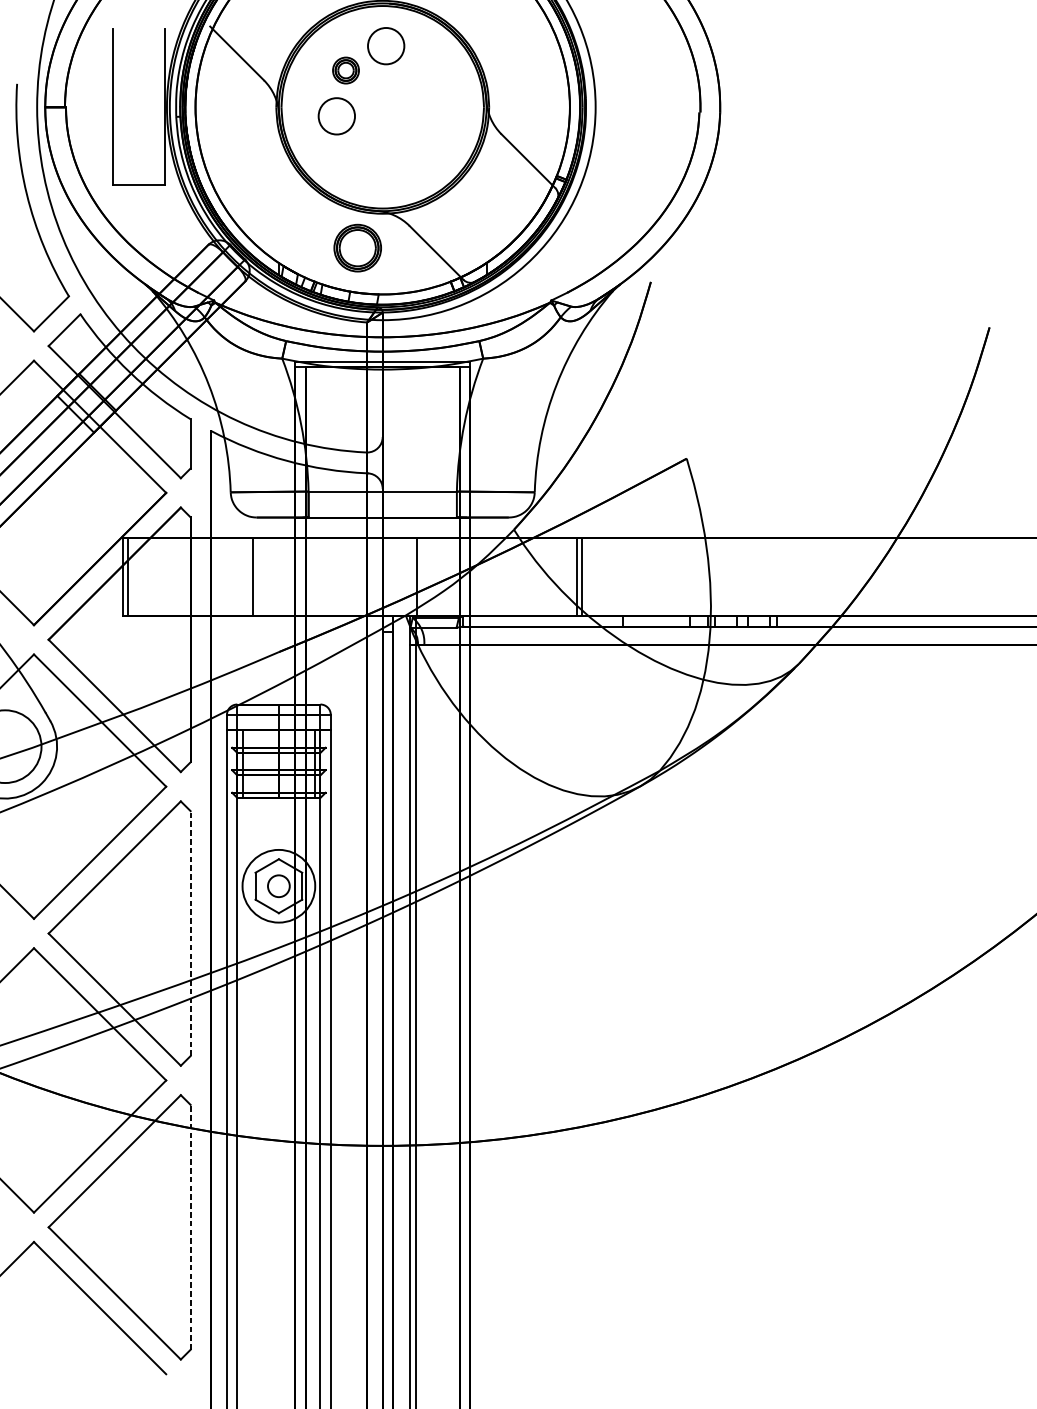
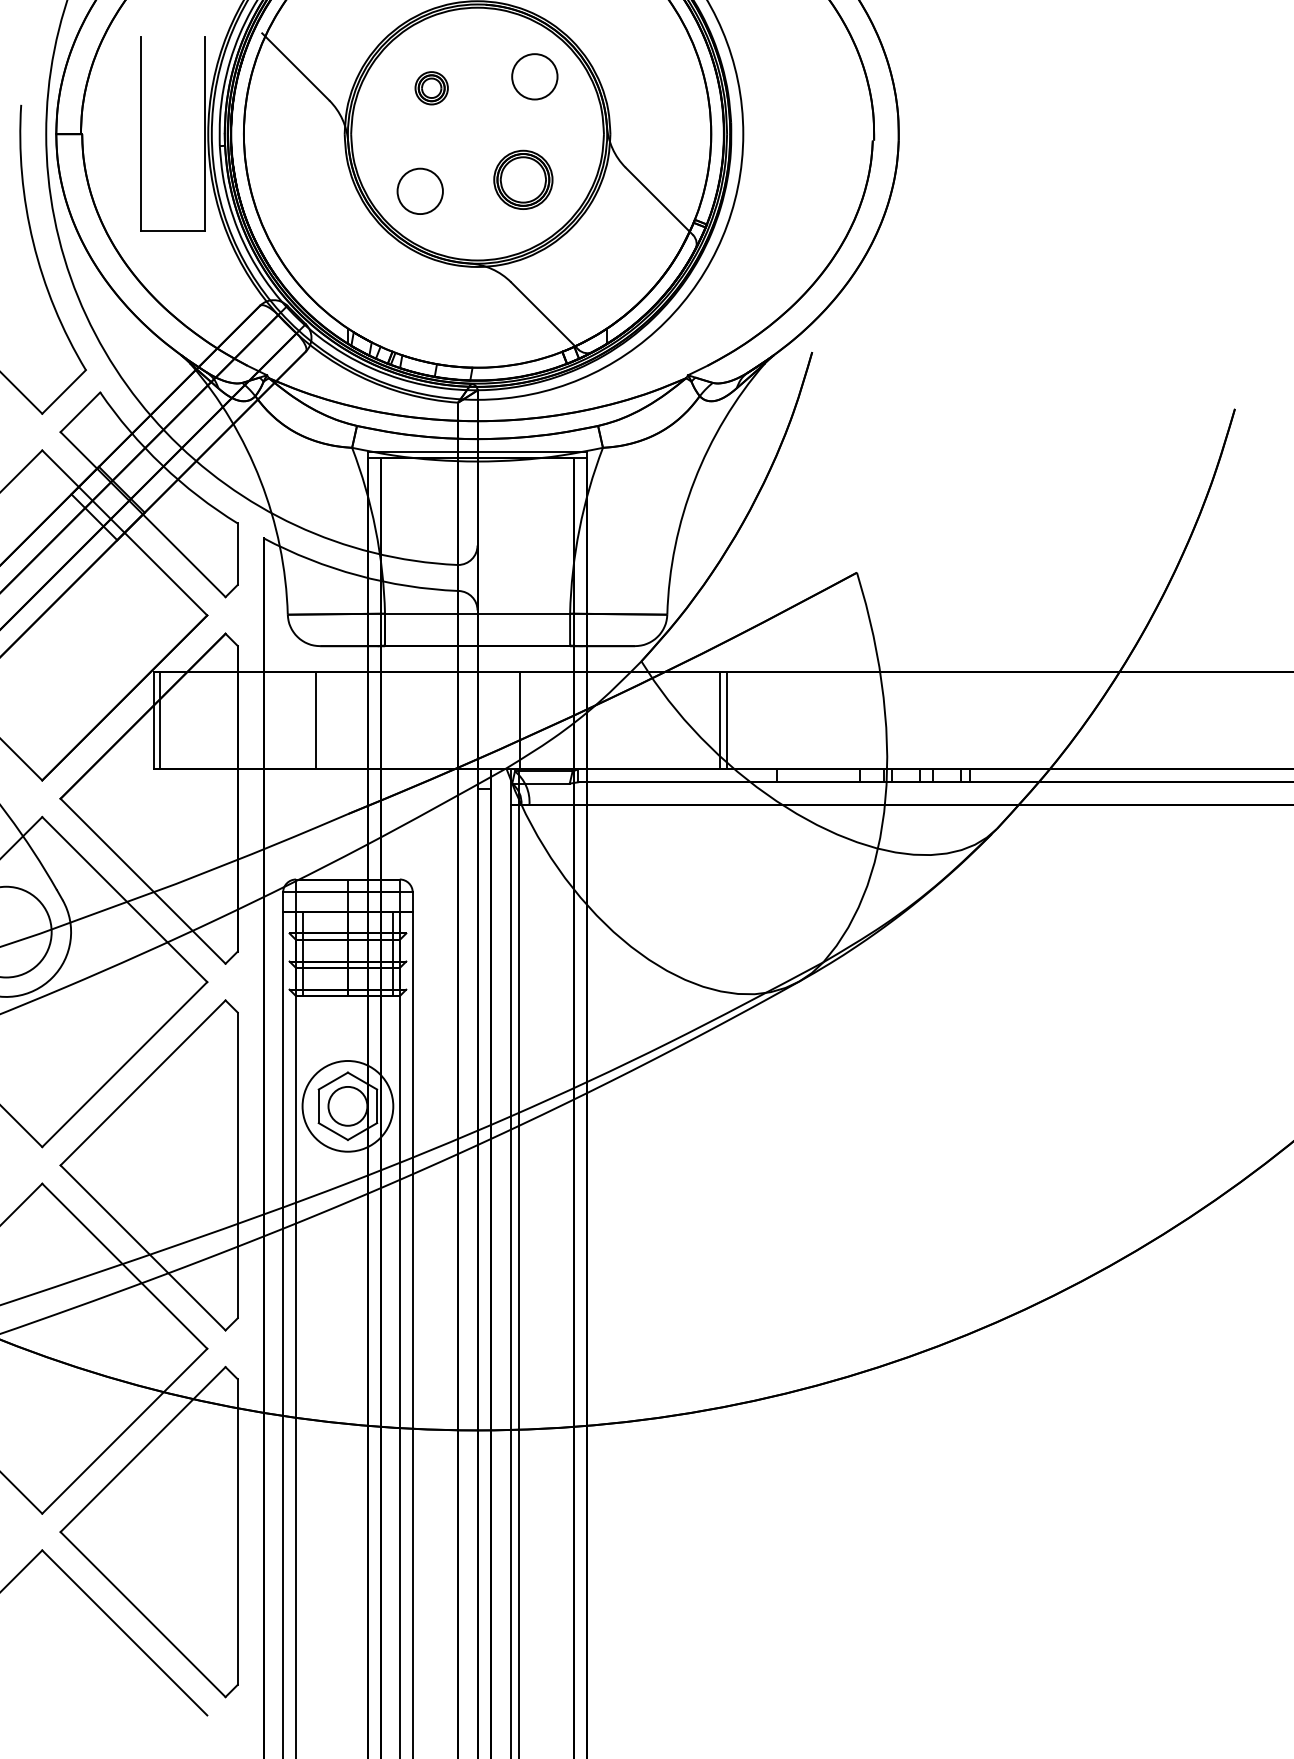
circle: (385, 45) -> (534, 76), moved
circle: (336, 115) -> (419, 190), moved
part: (357, 247) -> (523, 179), moved
circle: (278, 885) -> (347, 1105), size x1.43
line: (190, 933) -> (237, 1165), dashed -> solid
line: (190, 1227) -> (237, 1532), dashed -> solid

